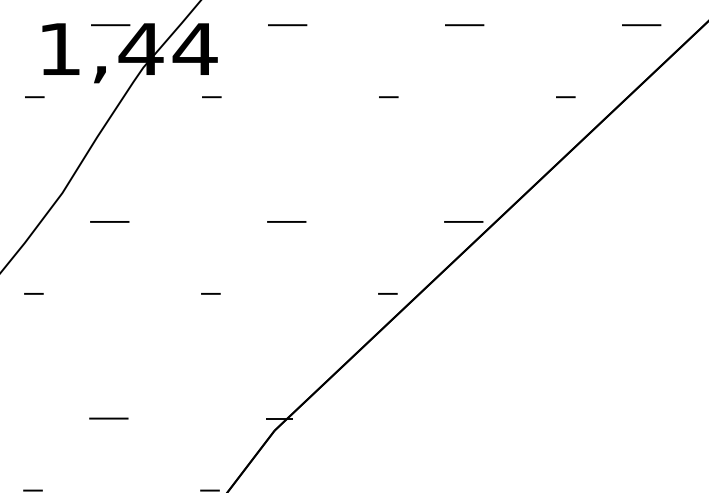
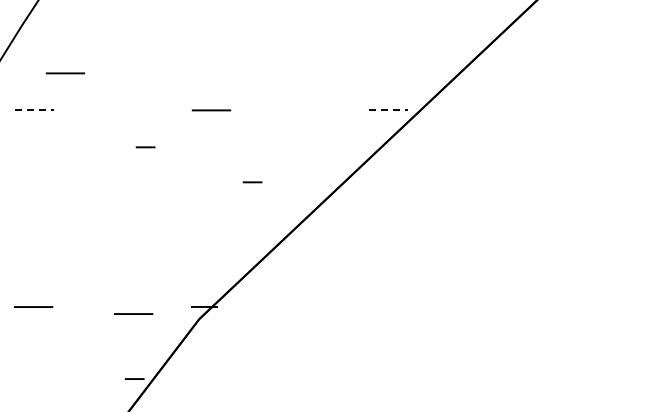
line: (140, 184) -> (65, 72), added
line: (109, 221) -> (34, 109), solid -> dashed
line: (463, 221) -> (388, 109), solid -> dashed
line: (210, 293) -> (145, 146), moved
line: (387, 293) -> (252, 181), moved
line: (208, 425) -> (133, 313), added

